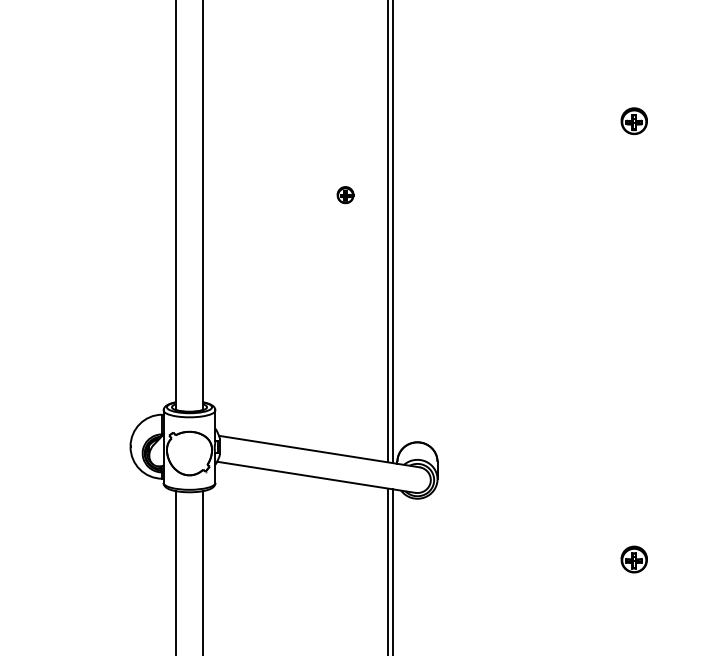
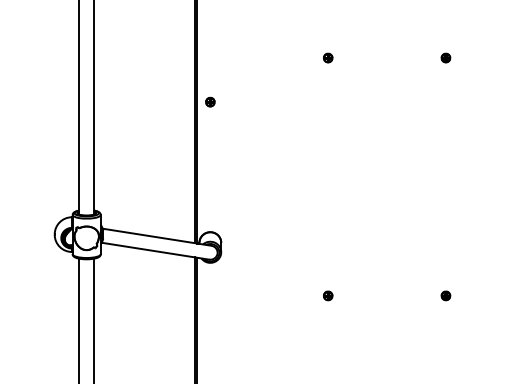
part: (635, 120) -> (328, 57), size x0.62
part: (345, 193) -> (210, 101), moved
part: (635, 558) -> (328, 295), size x0.62

